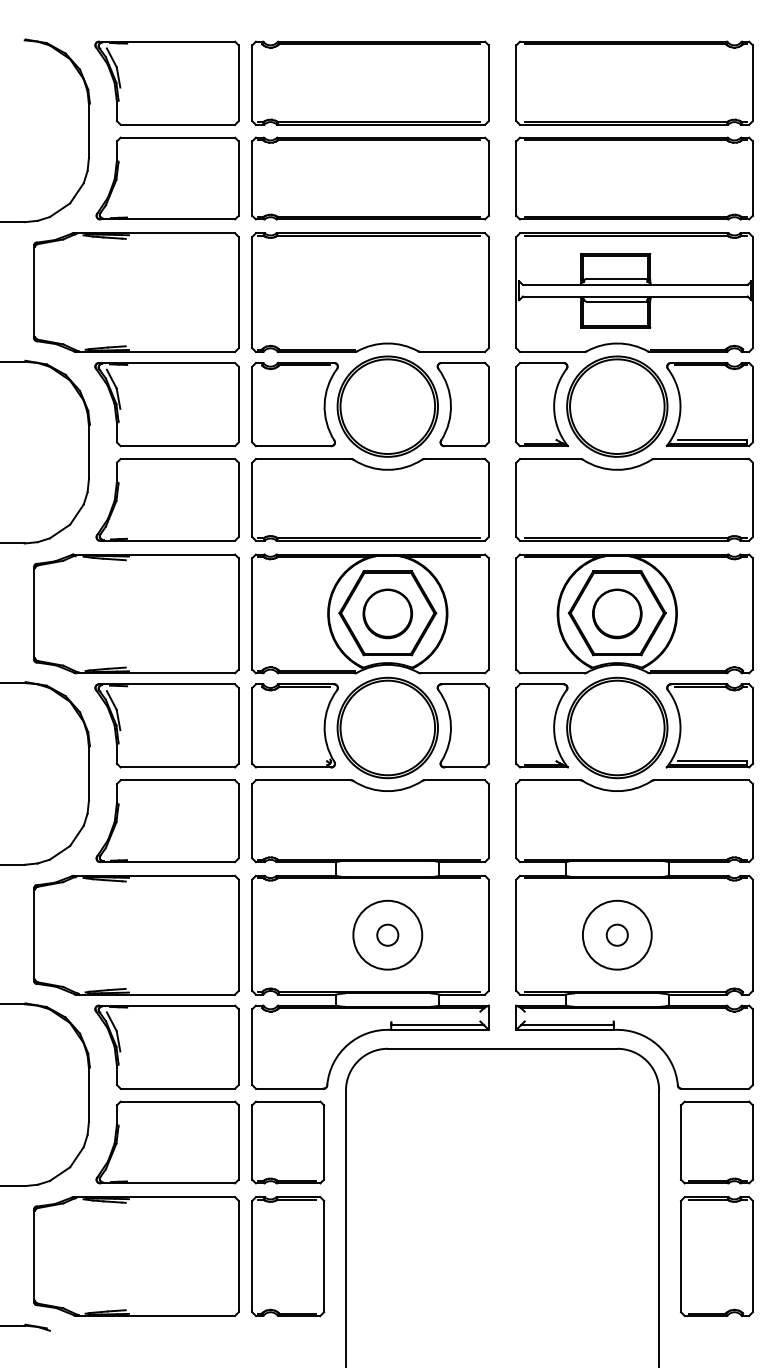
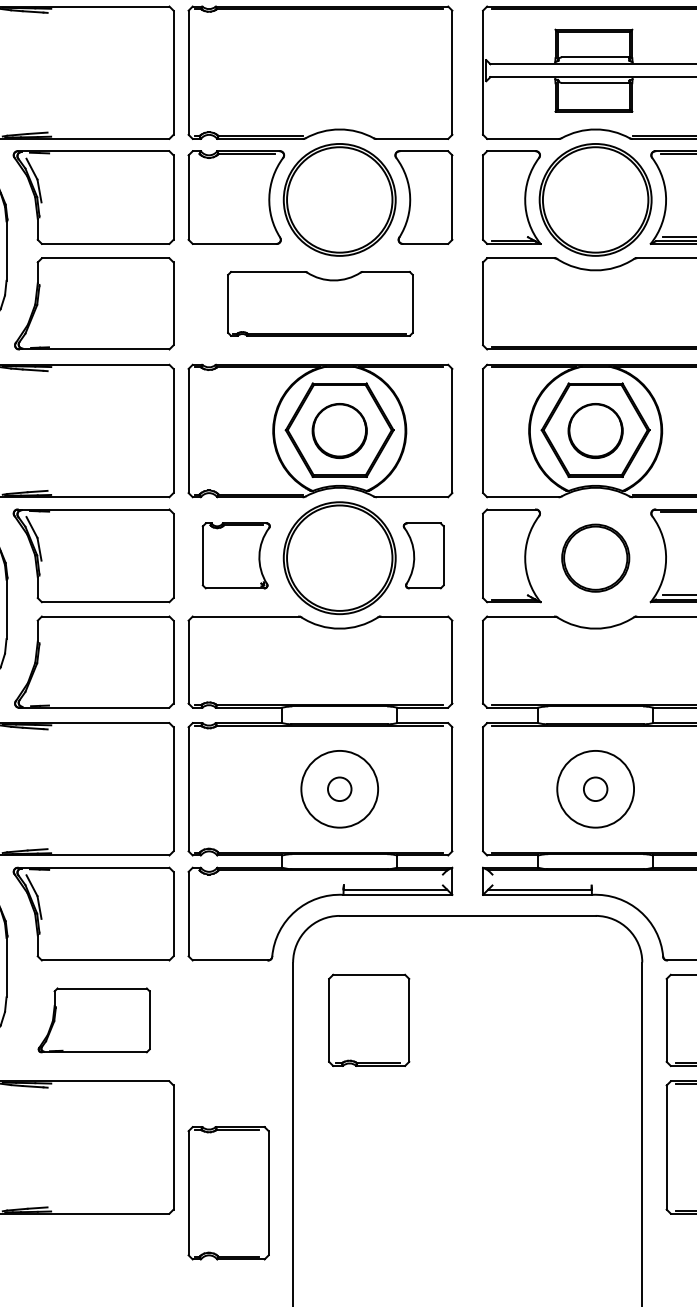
part: (370, 499) -> (320, 303), size x0.7
part: (294, 725) -> (235, 555), size x0.7
part: (462, 725) -> (423, 555), size x0.7
part: (617, 727) -> (595, 557), size x0.6
part: (167, 1142) -> (94, 1020), size x0.7
part: (288, 1142) -> (369, 1020), moved
part: (288, 1256) -> (229, 1193), moved

